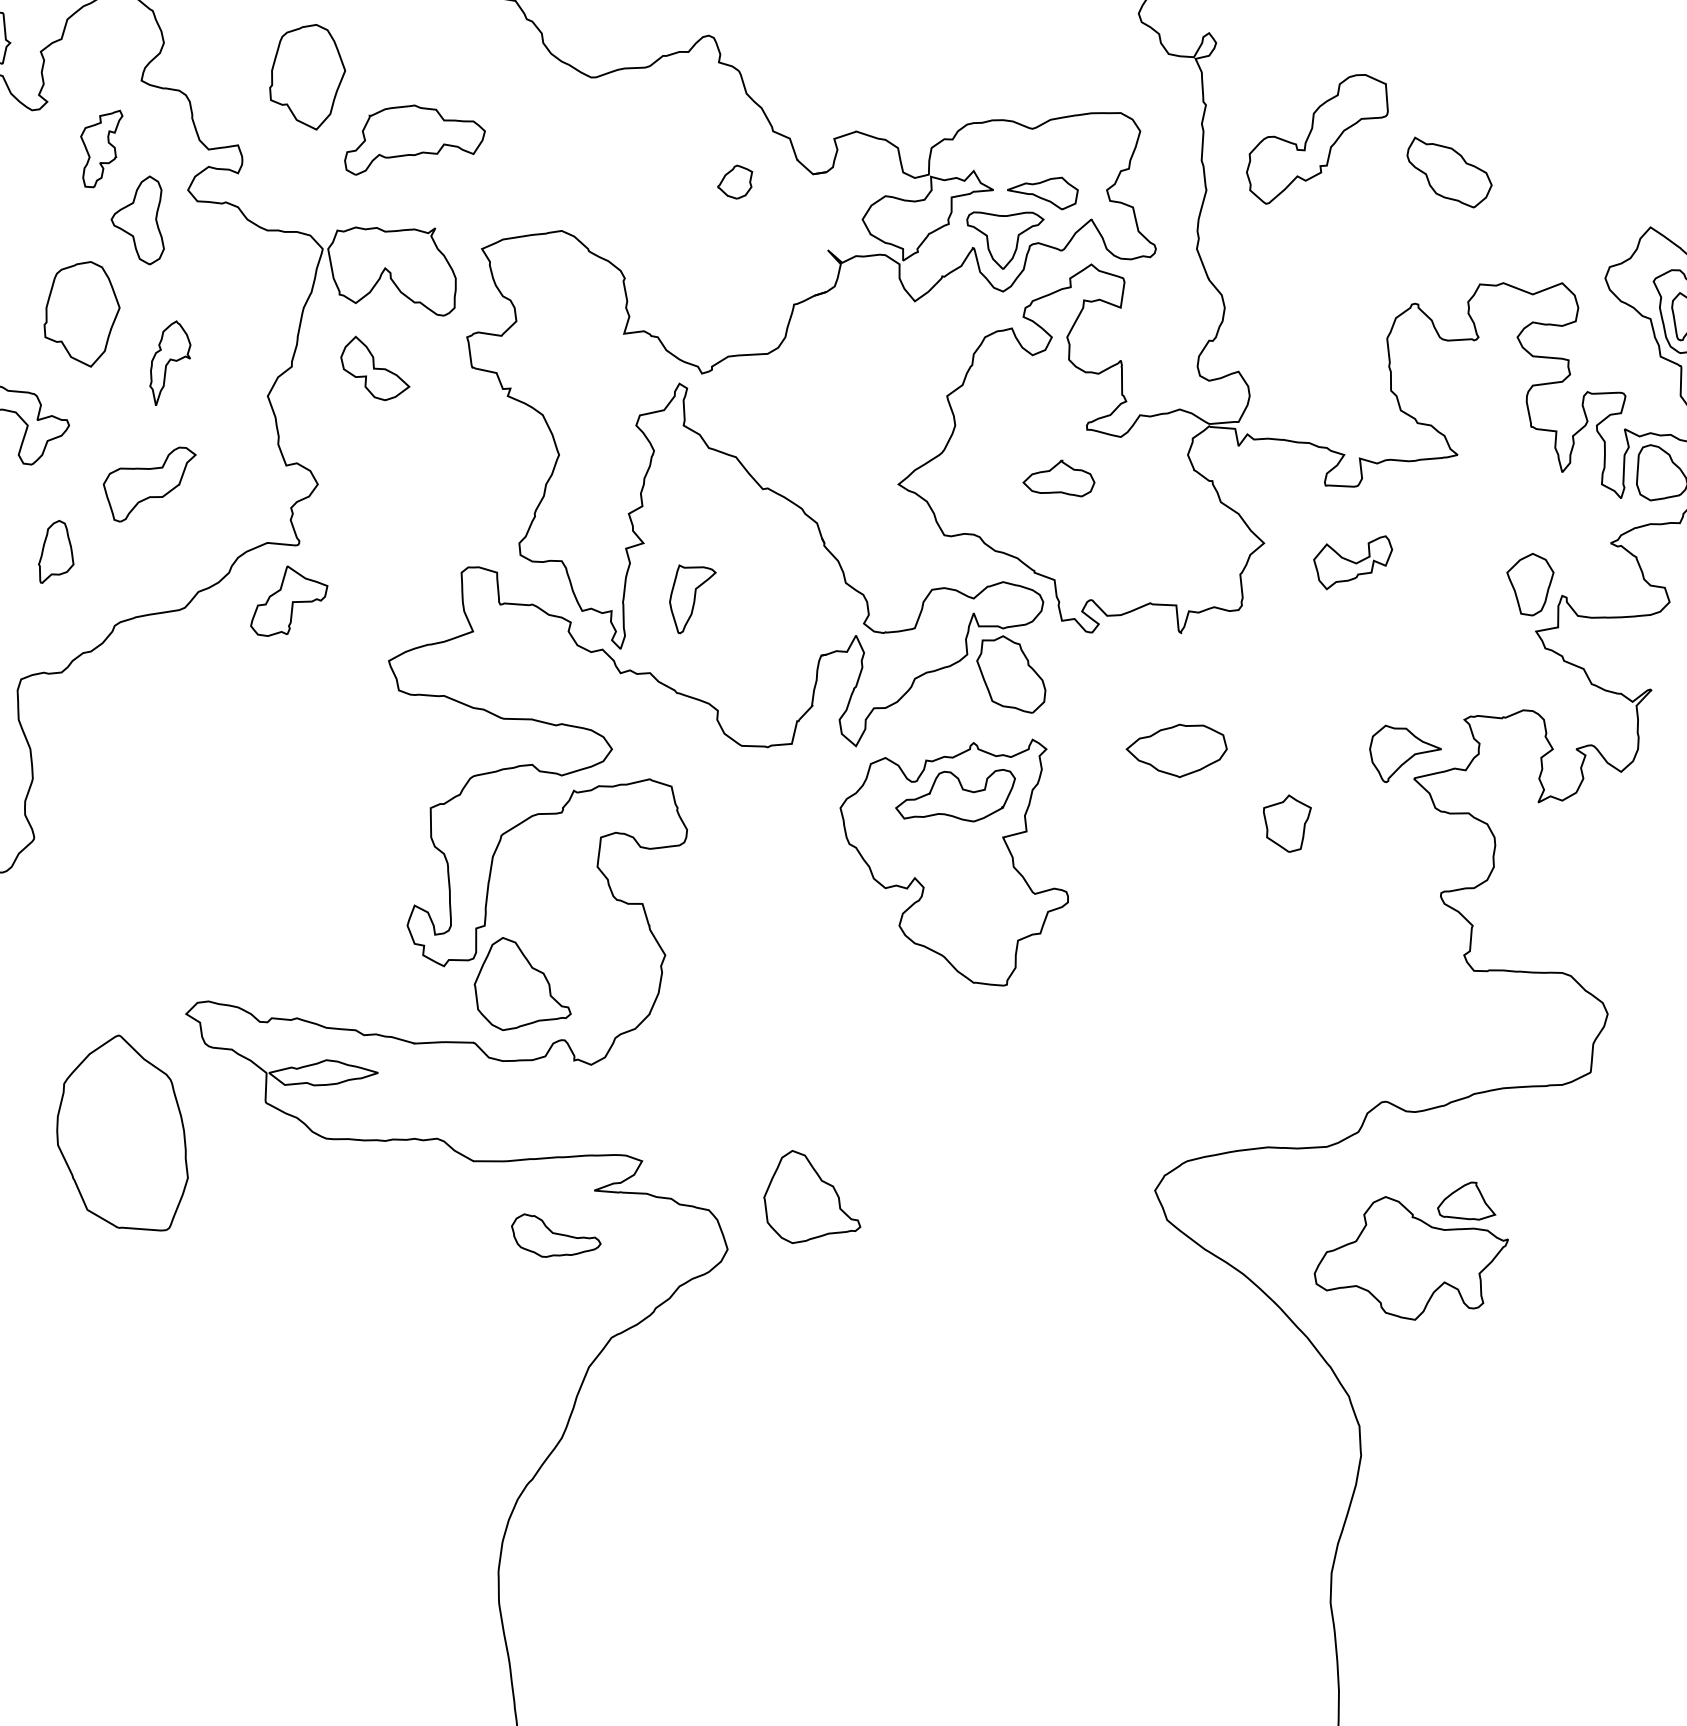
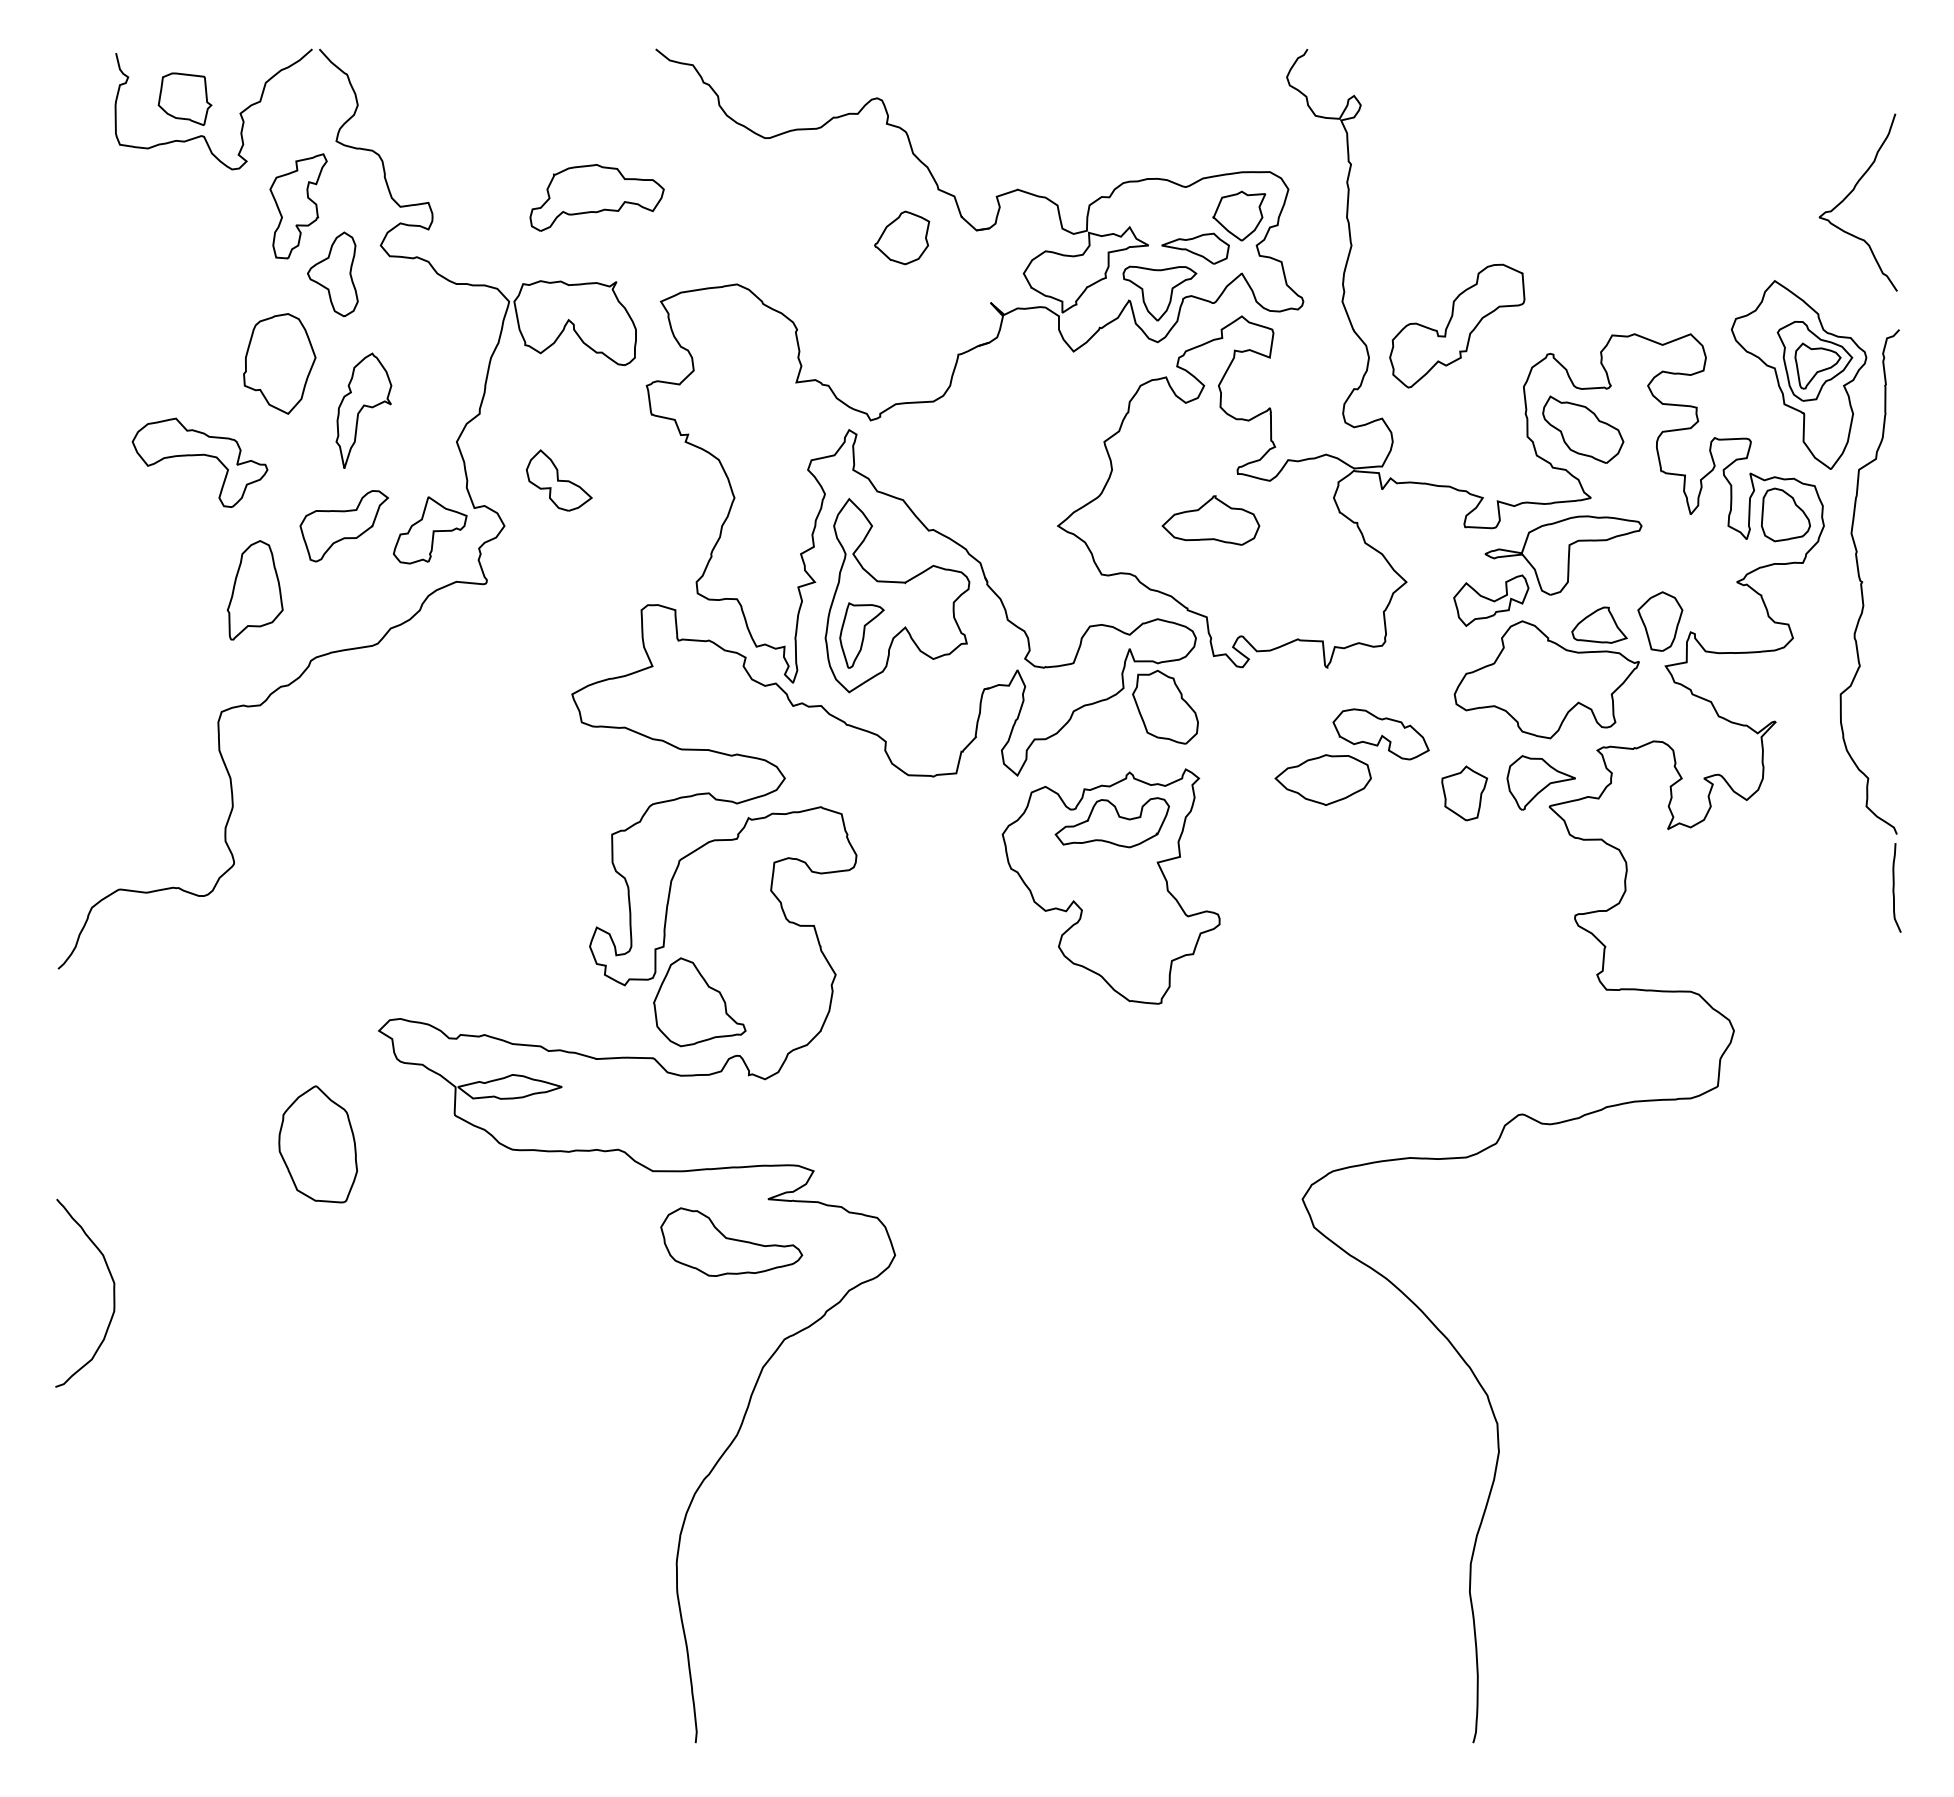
part: (307, 76) -> (494, 137), removed
part: (1317, 138) -> (1457, 325), moved
part: (101, 149) -> (298, 206), size x1.43
part: (1088, 158) -> (1239, 215), added
part: (1449, 172) -> (1583, 429), moved
part: (735, 181) -> (902, 237), size x1.67
part: (169, 363) -> (363, 410), size x1.43
part: (375, 368) -> (559, 480), moved
part: (1058, 478) -> (1210, 520), size x1.43
part: (1428, 515) -> (1563, 555), added
part: (55, 552) -> (254, 590), size x1.67
part: (730, 557) -> (897, 595), added
part: (289, 601) -> (430, 530), moved
part: (1236, 703) -> (1380, 734), added
part: (1287, 823) -> (1464, 793), moved
part: (121, 1133) -> (317, 1144), size x0.62
part: (811, 1197) -> (975, 1205), removed
part: (555, 1234) -> (731, 1241), size x1.67
part: (1411, 1250) -> (1546, 672), moved

